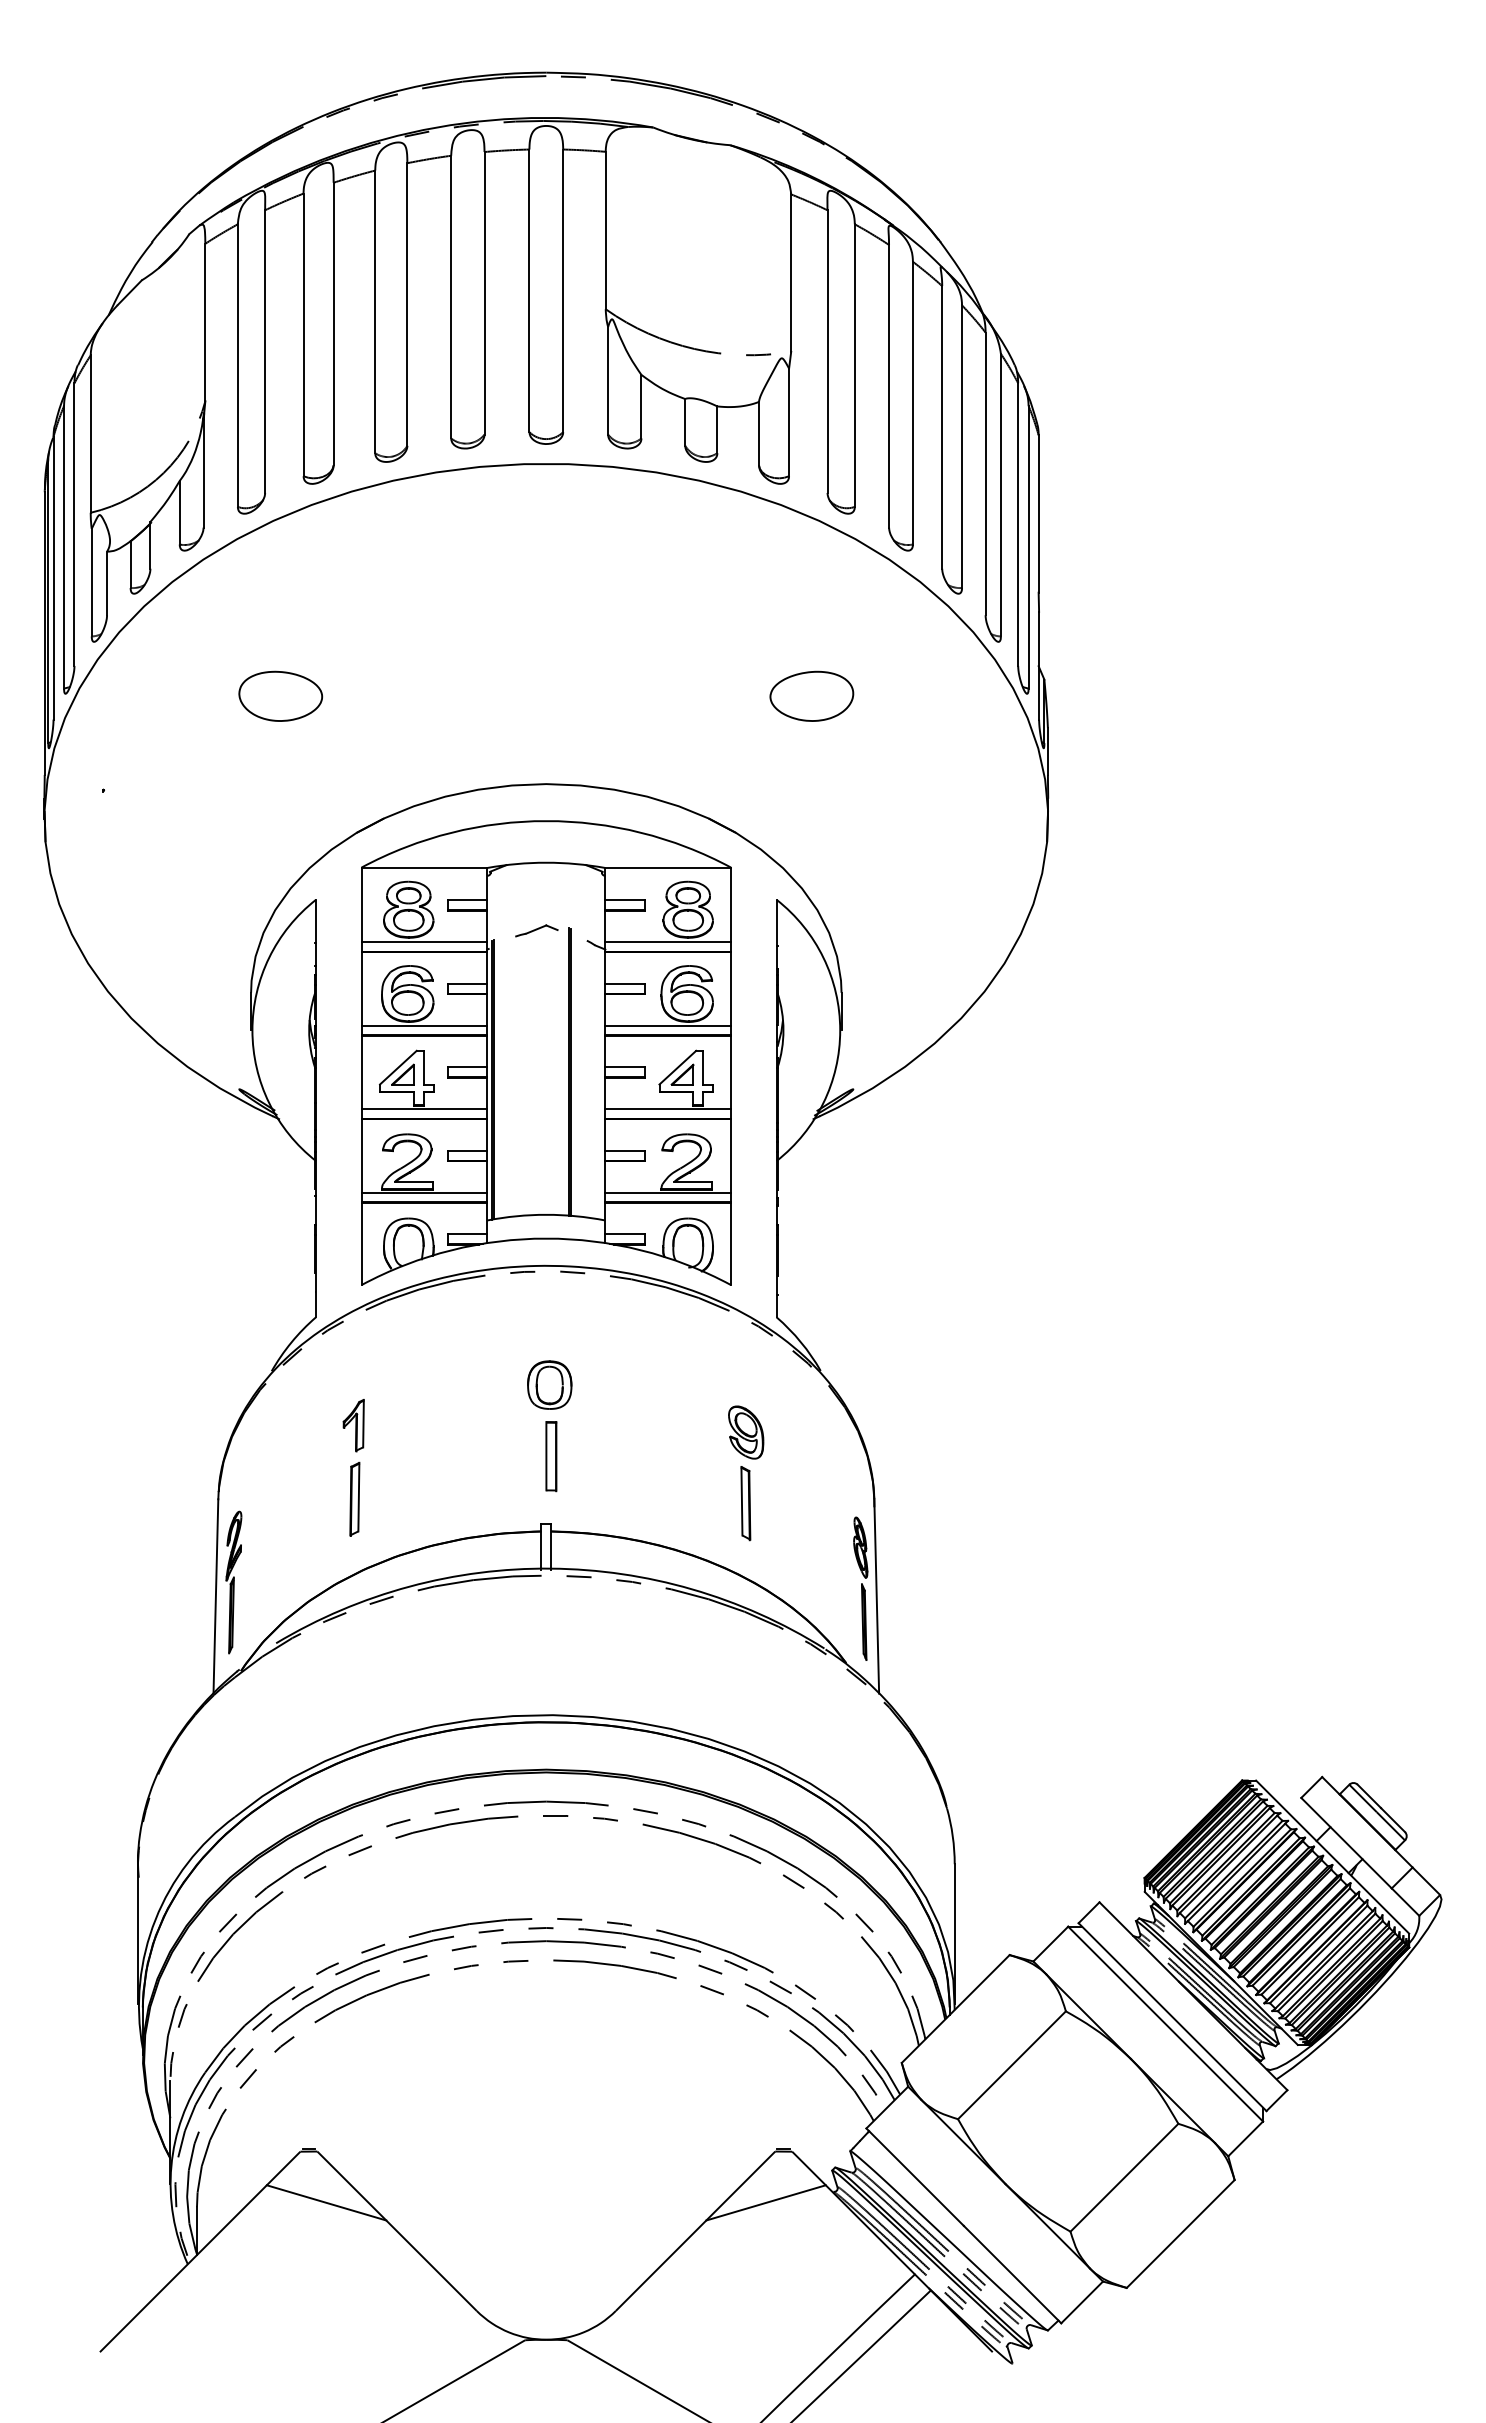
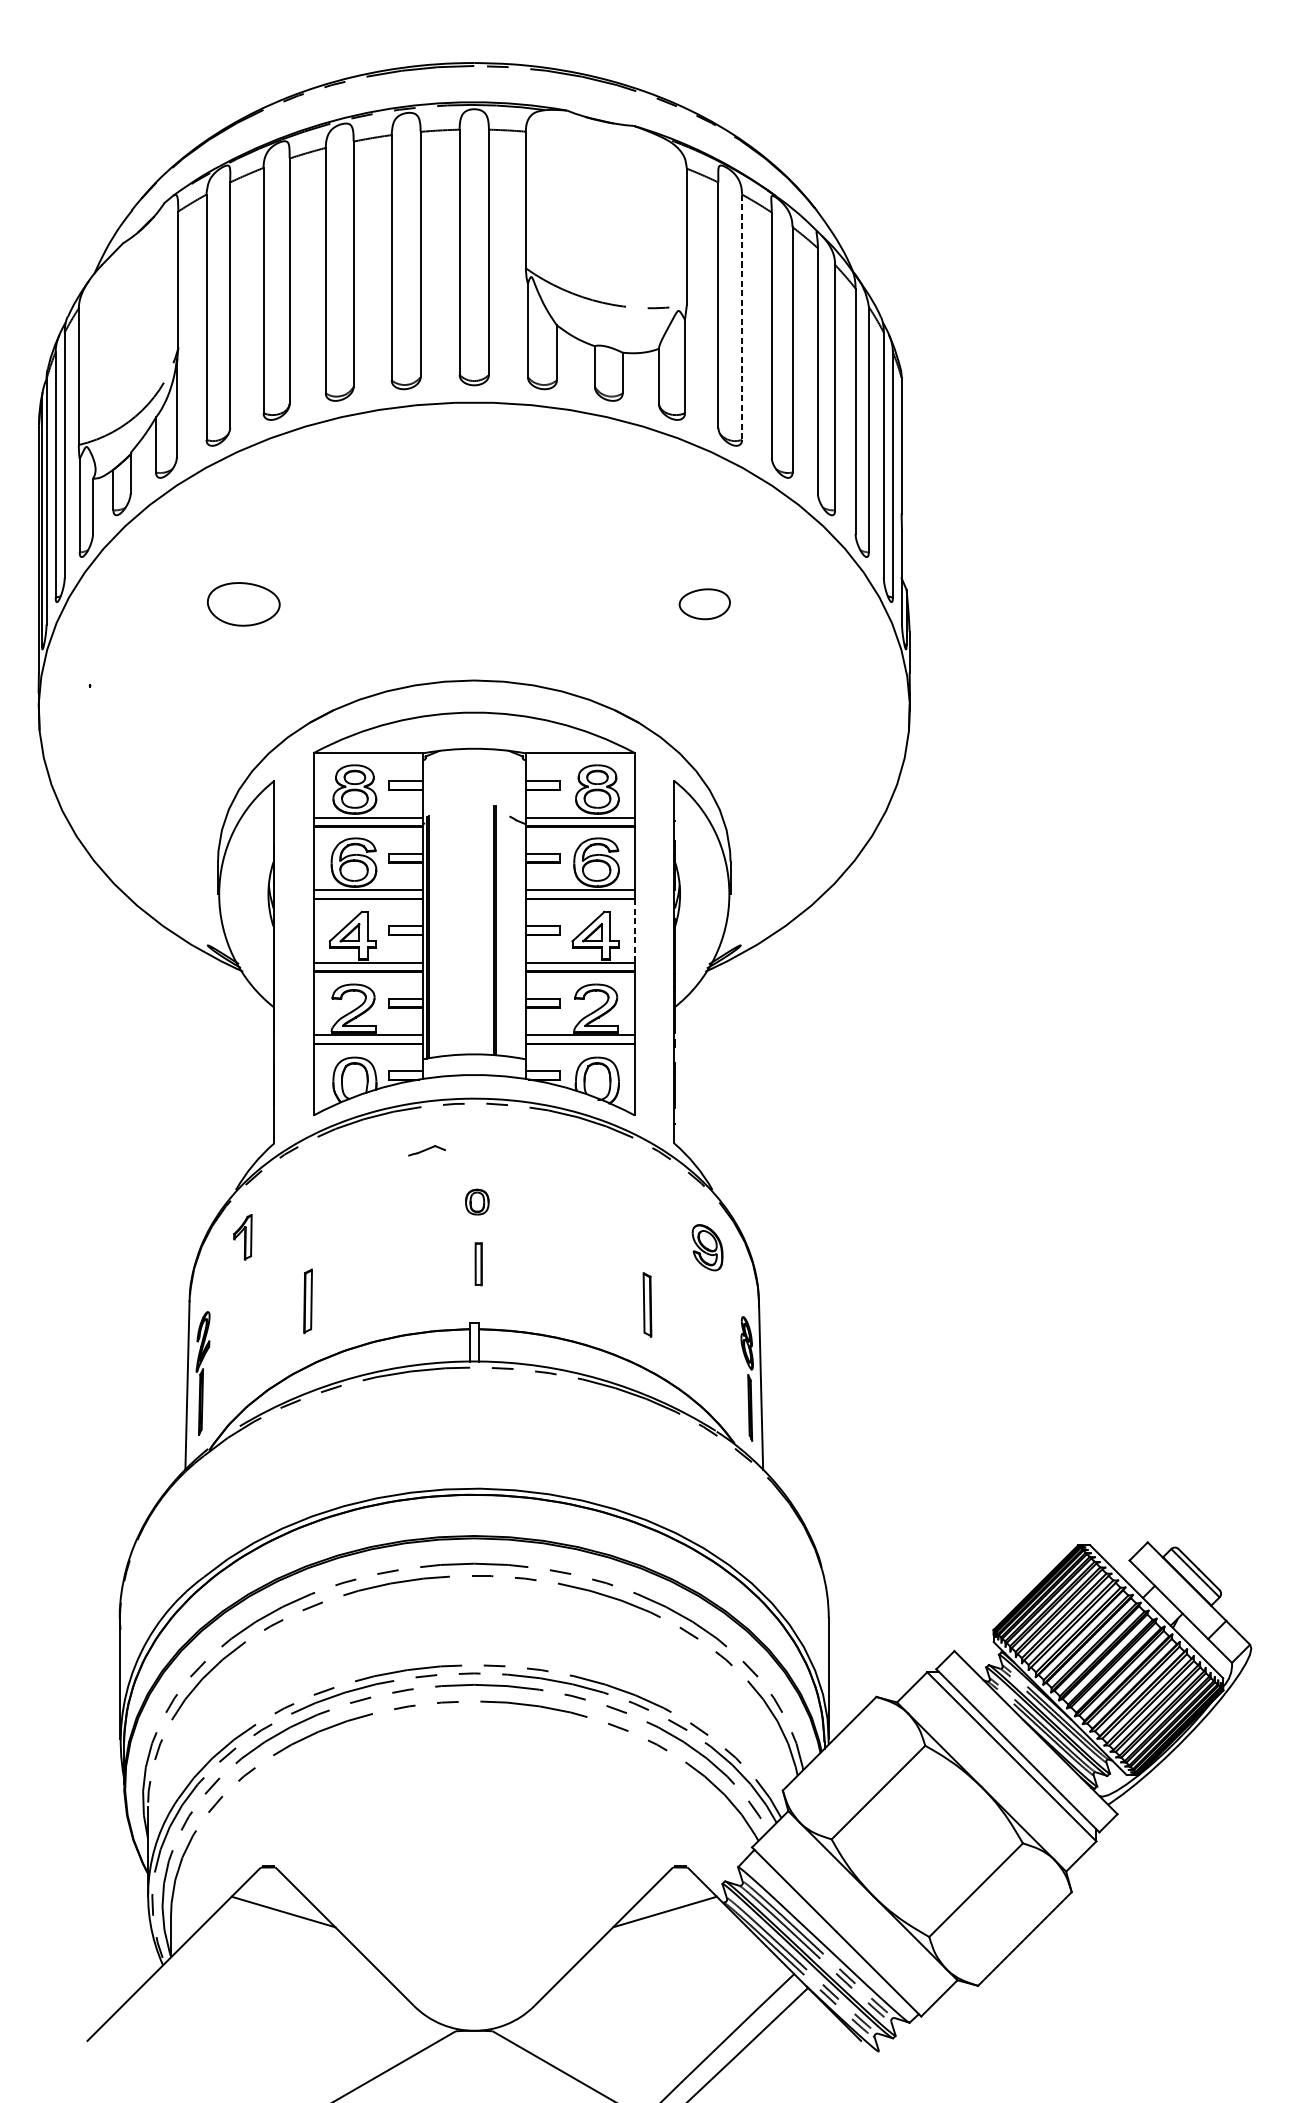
line: (854, 366) -> (741, 318), solid -> dashed
part: (811, 695) -> (704, 603), size x0.7
part: (536, 930) -> (426, 1150), moved
line: (731, 1072) -> (635, 930), solid -> dashed
part: (549, 1384) -> (477, 1201), size x0.6
part: (353, 1425) -> (242, 1237), moved
part: (746, 1432) -> (707, 1247), moved
part: (551, 1456) -> (478, 1264), size x0.7

